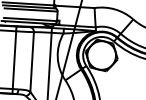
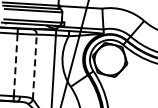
line: (14, 59) -> (15, 64), solid -> dashed
line: (31, 61) -> (34, 66), solid -> dashed

